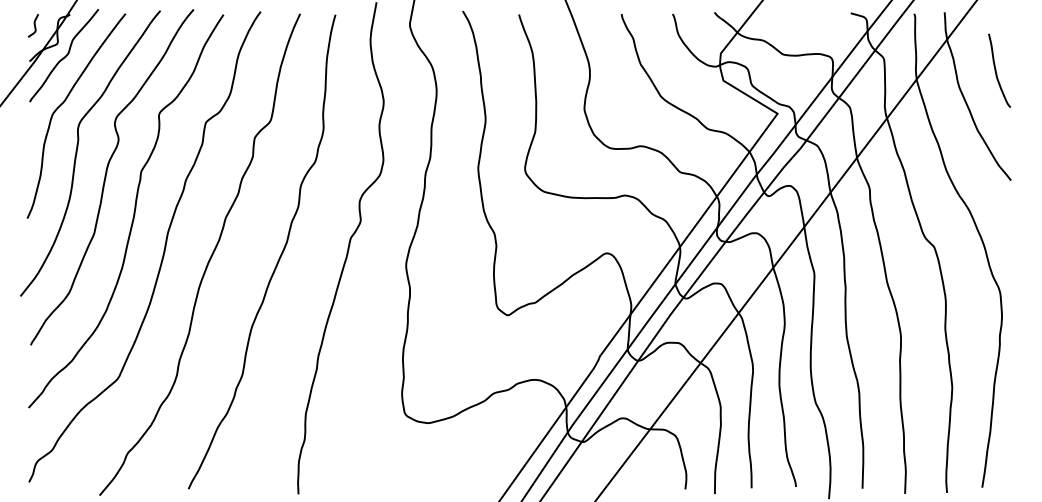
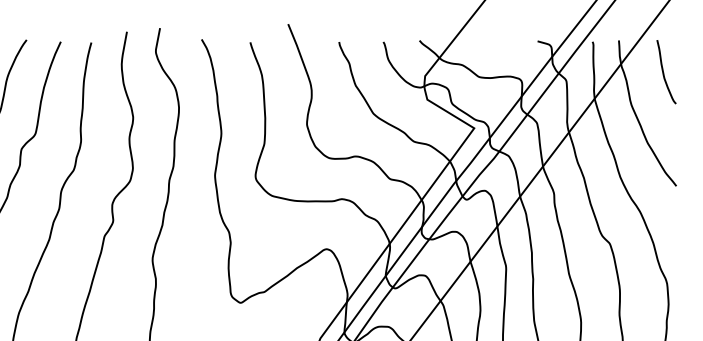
curve: (996, 70) -> (663, 71), moved

